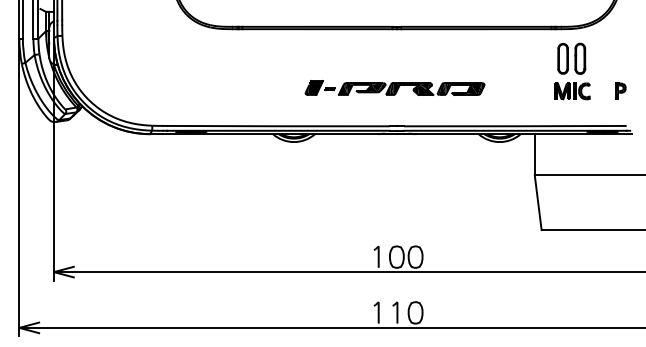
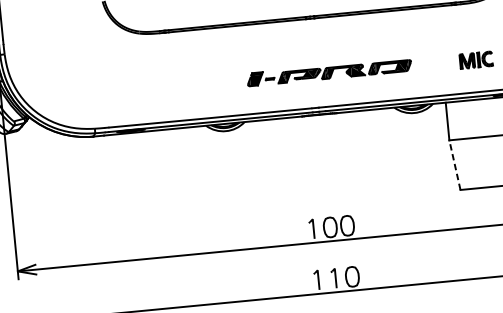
part: (571, 58) -> (472, 30), removed
part: (394, 87) -> (328, 71), moved
line: (538, 202) -> (455, 164), solid -> dashed

